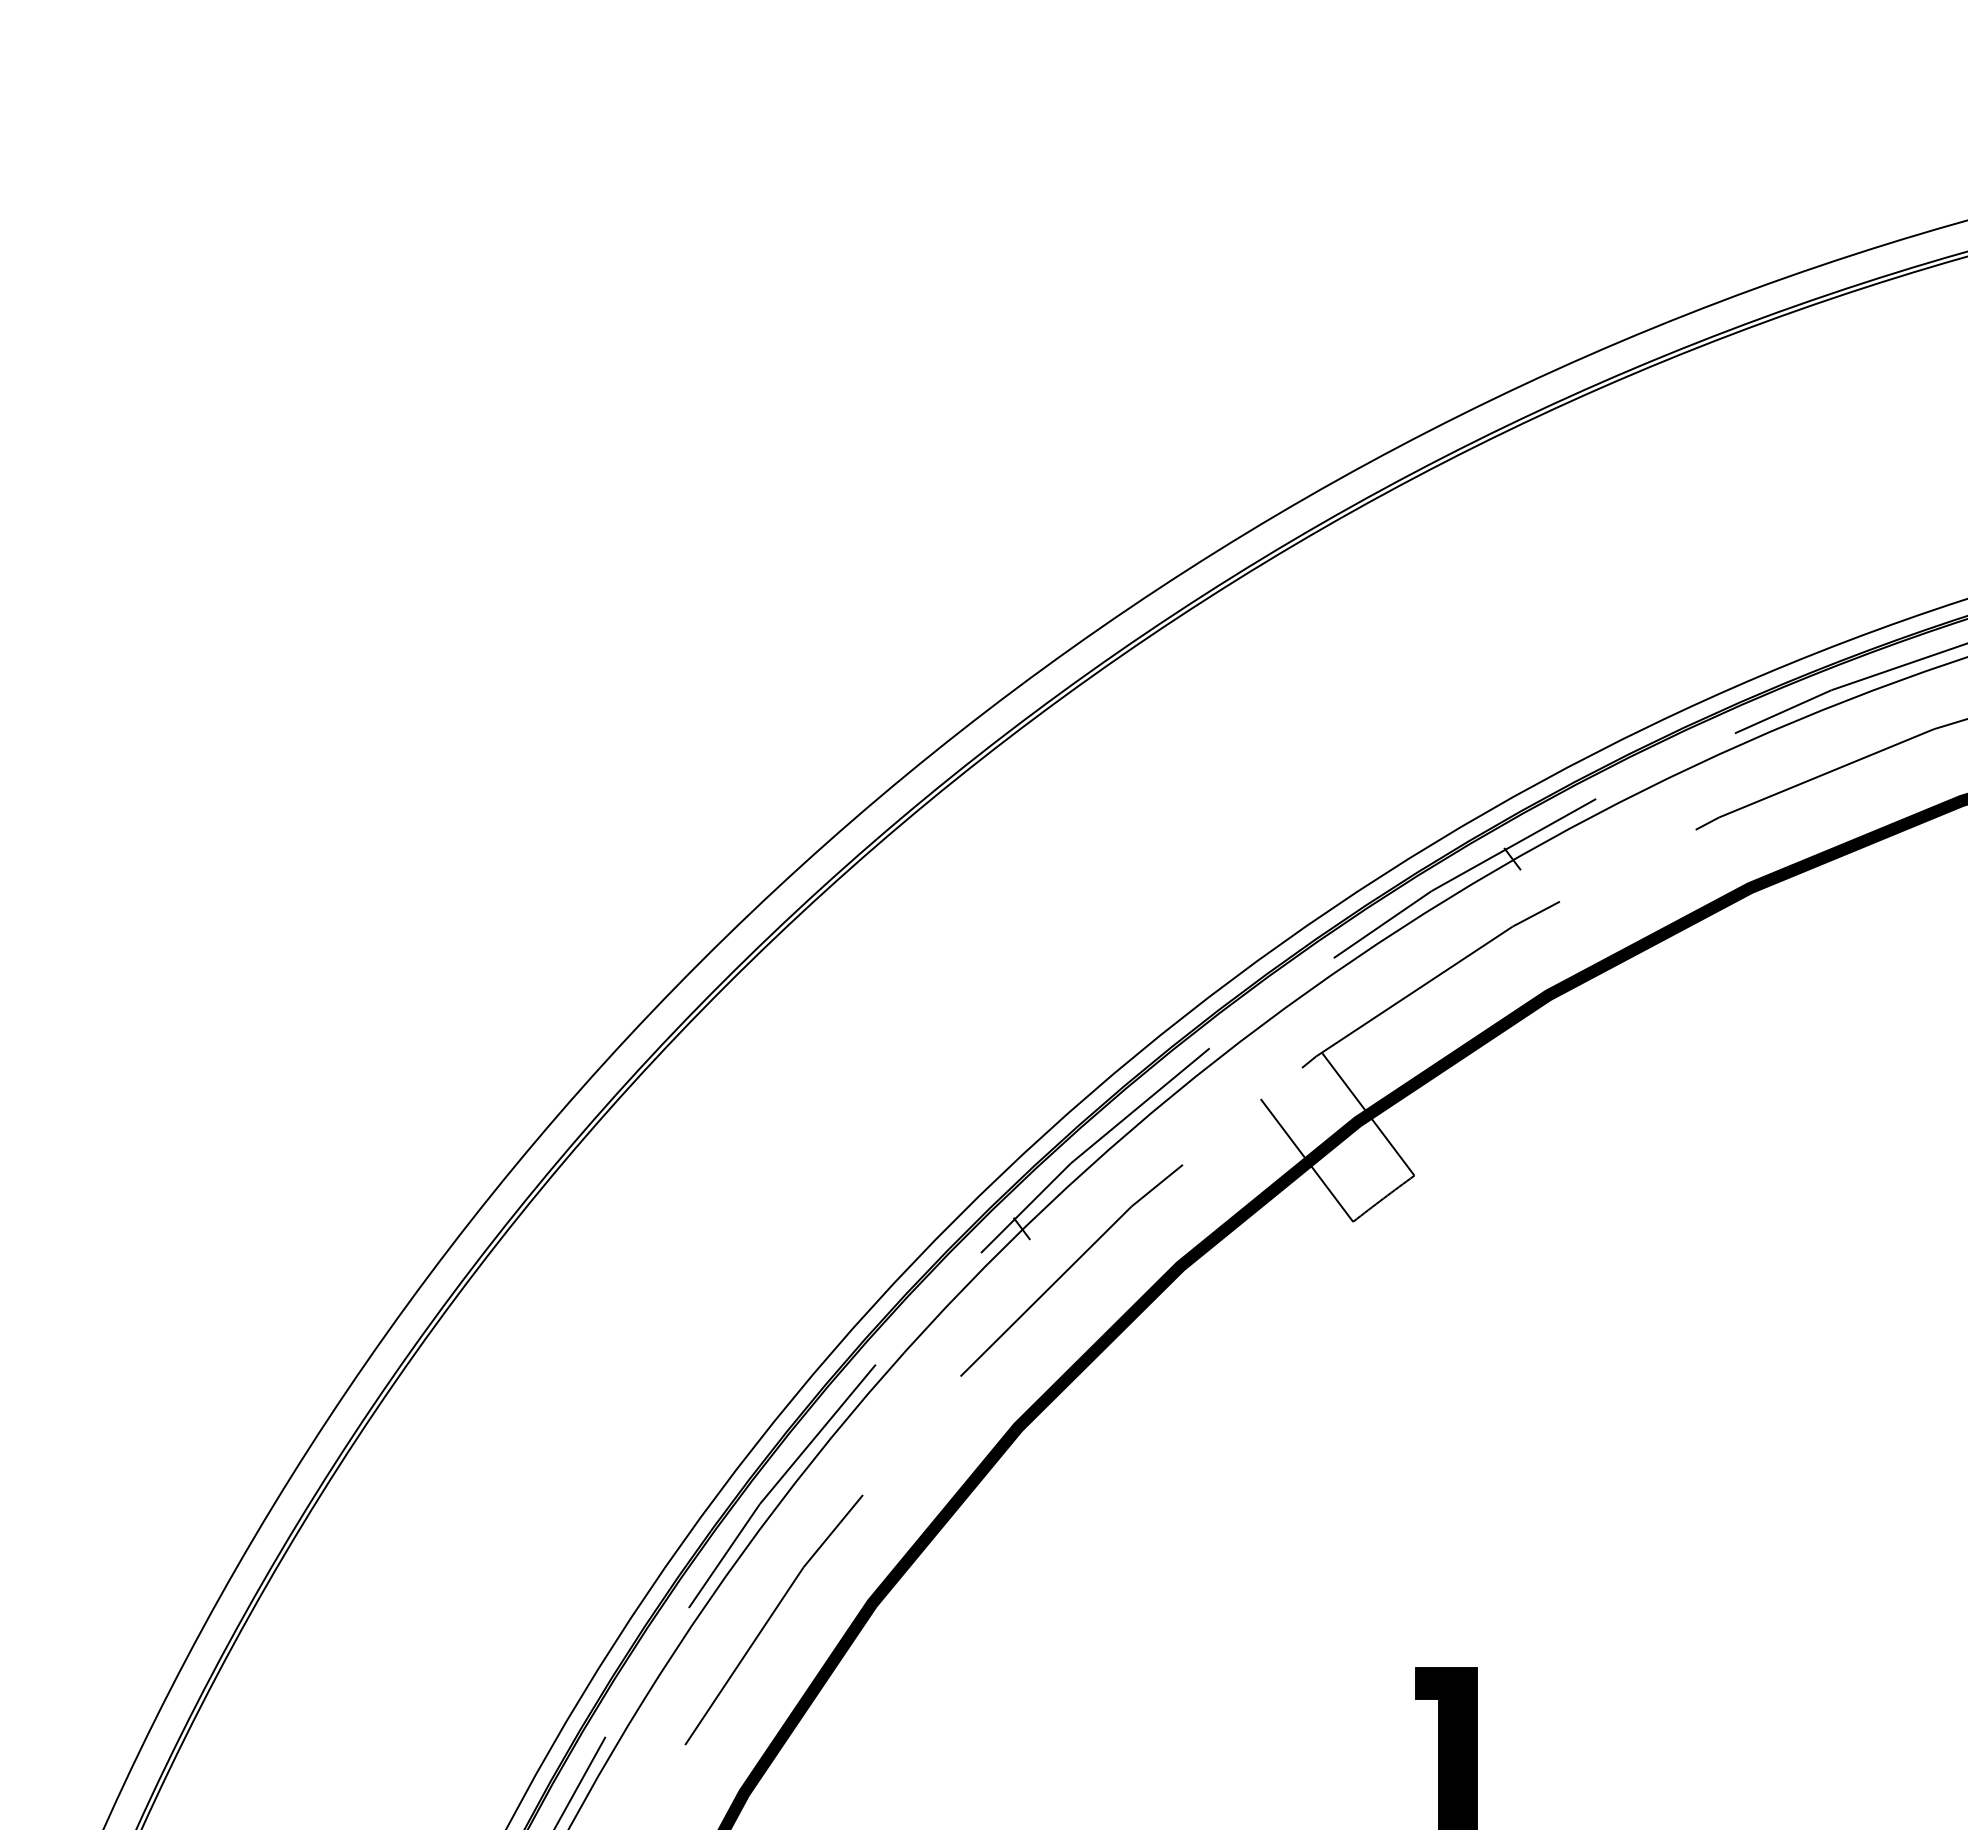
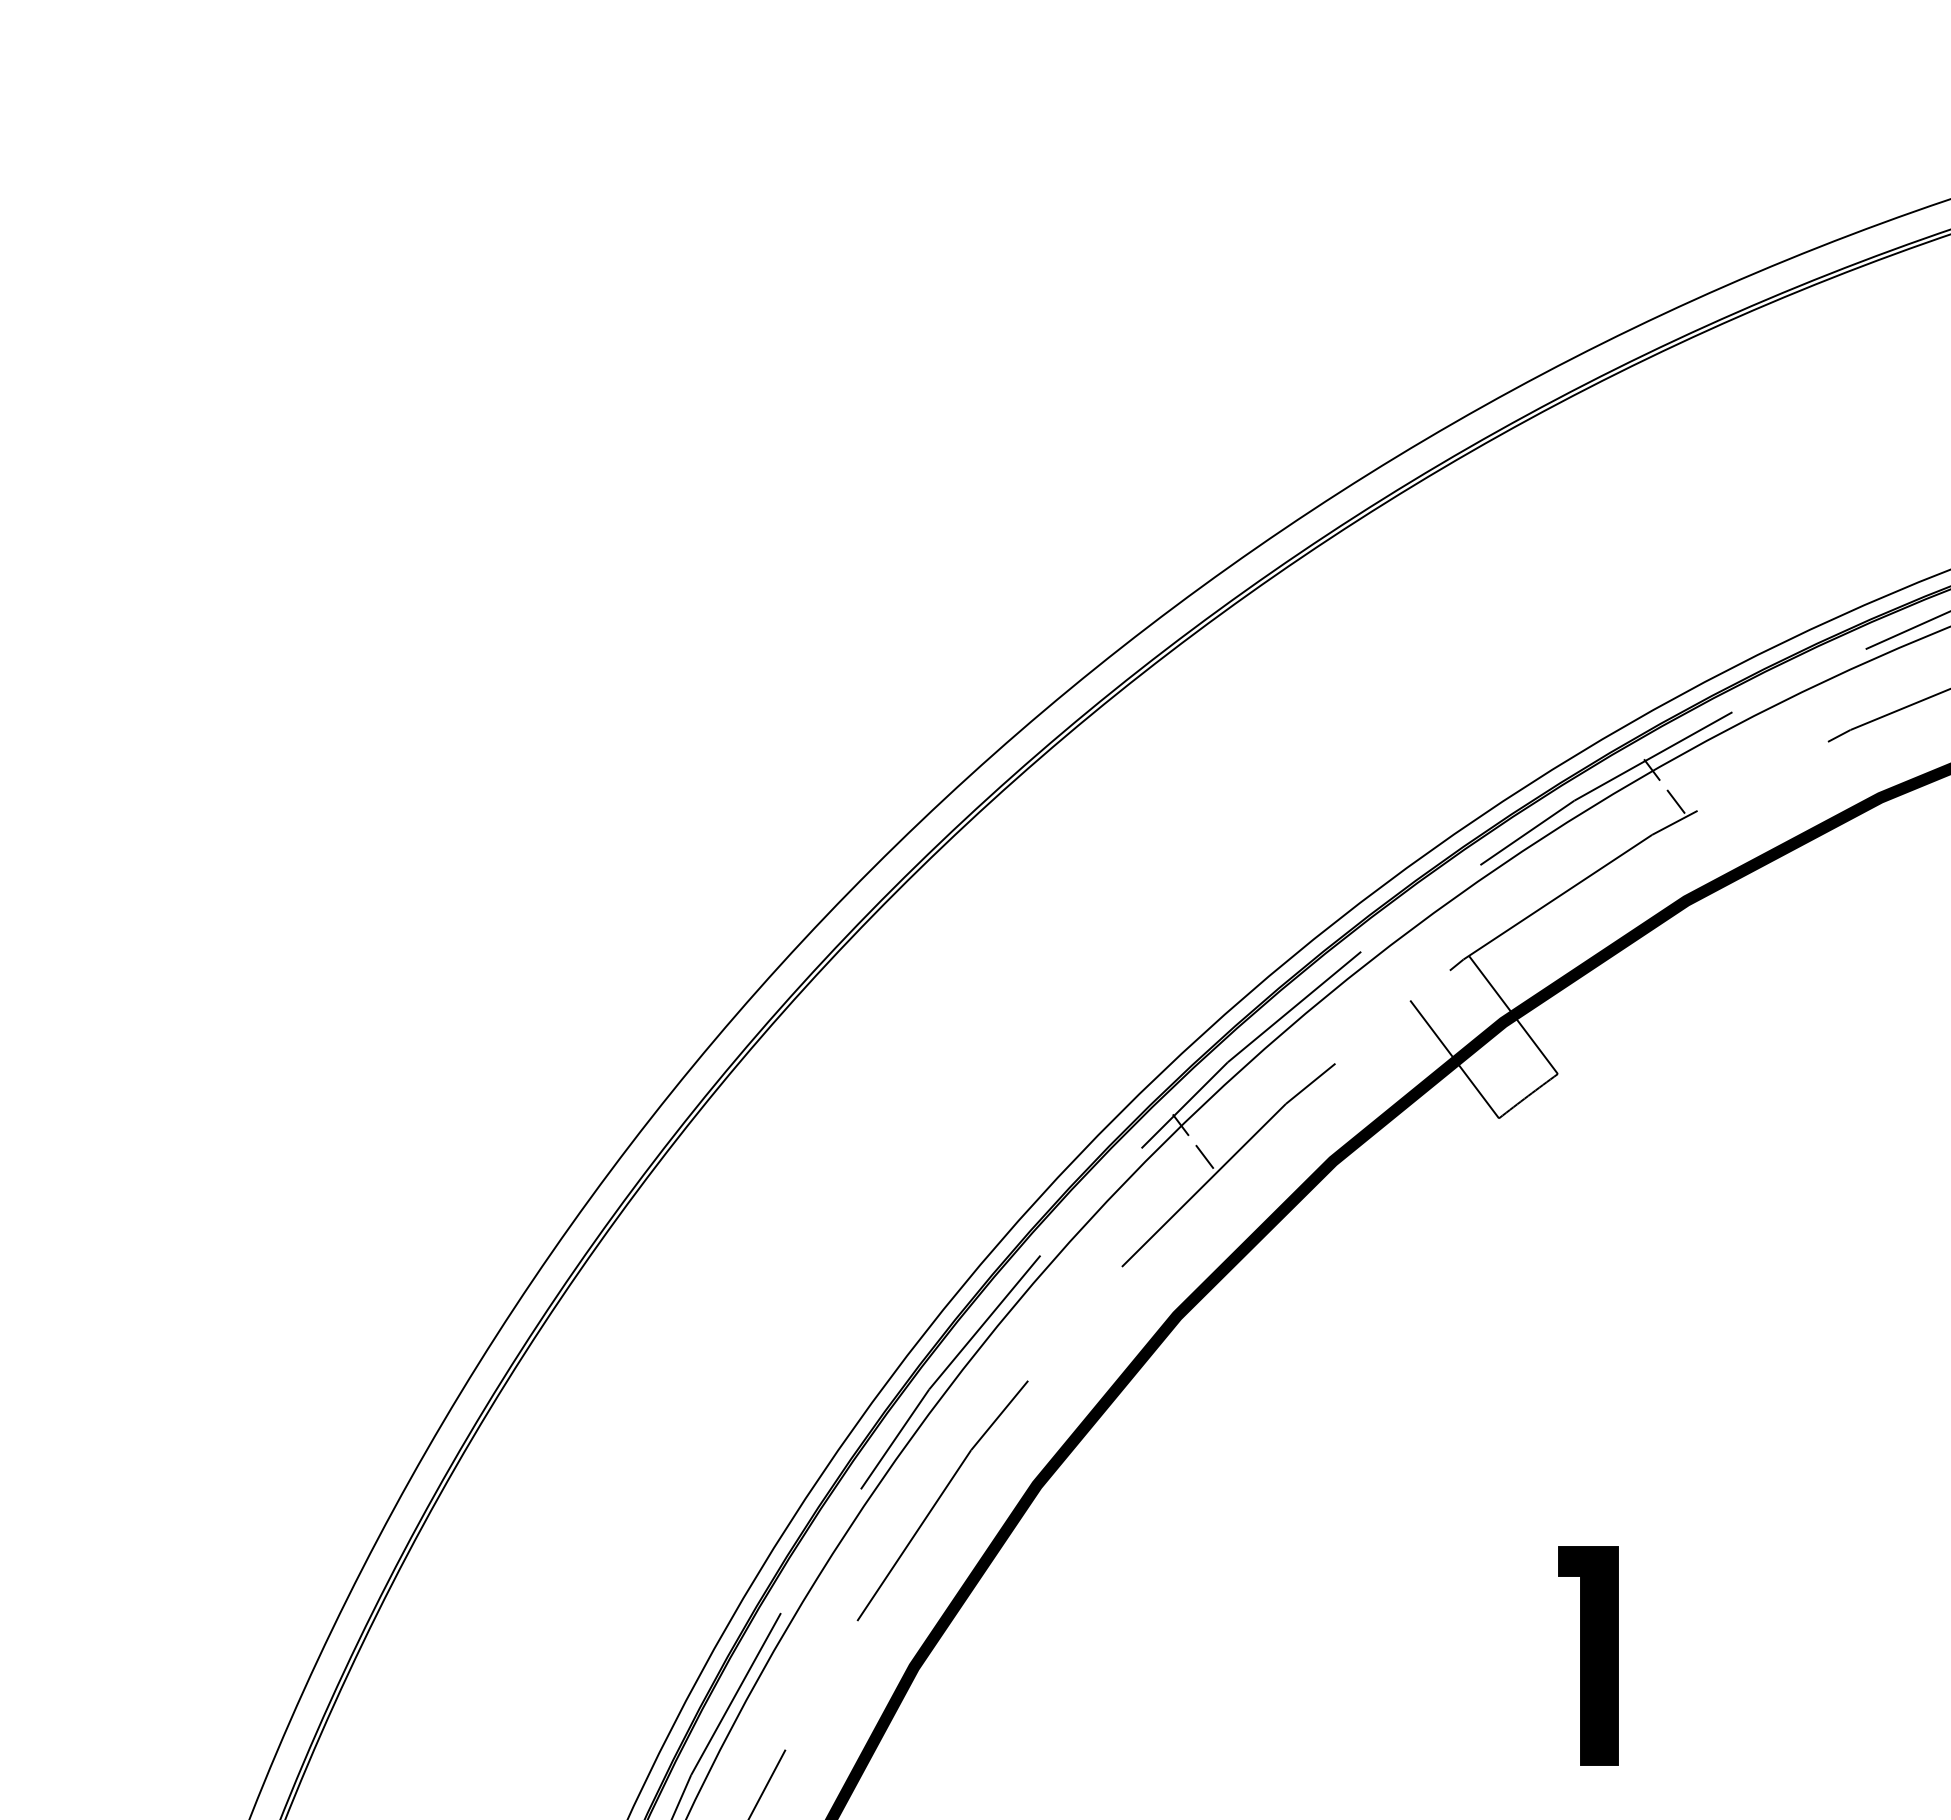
line: (1537, 891) -> (1676, 801), added
line: (1046, 1261) -> (1204, 1156), added

